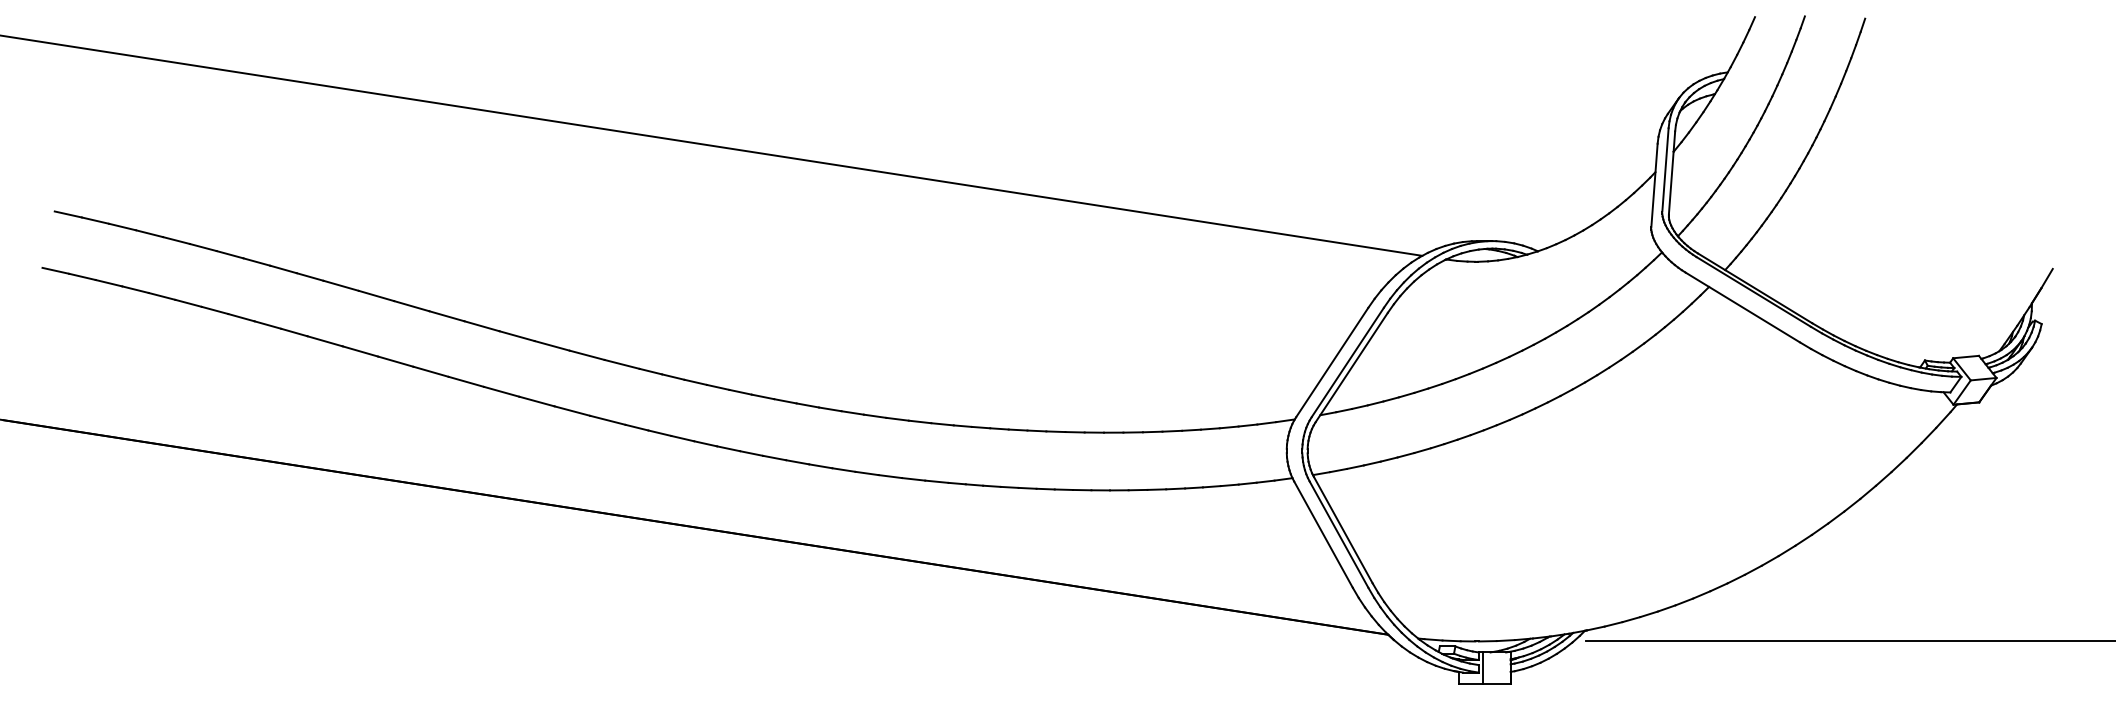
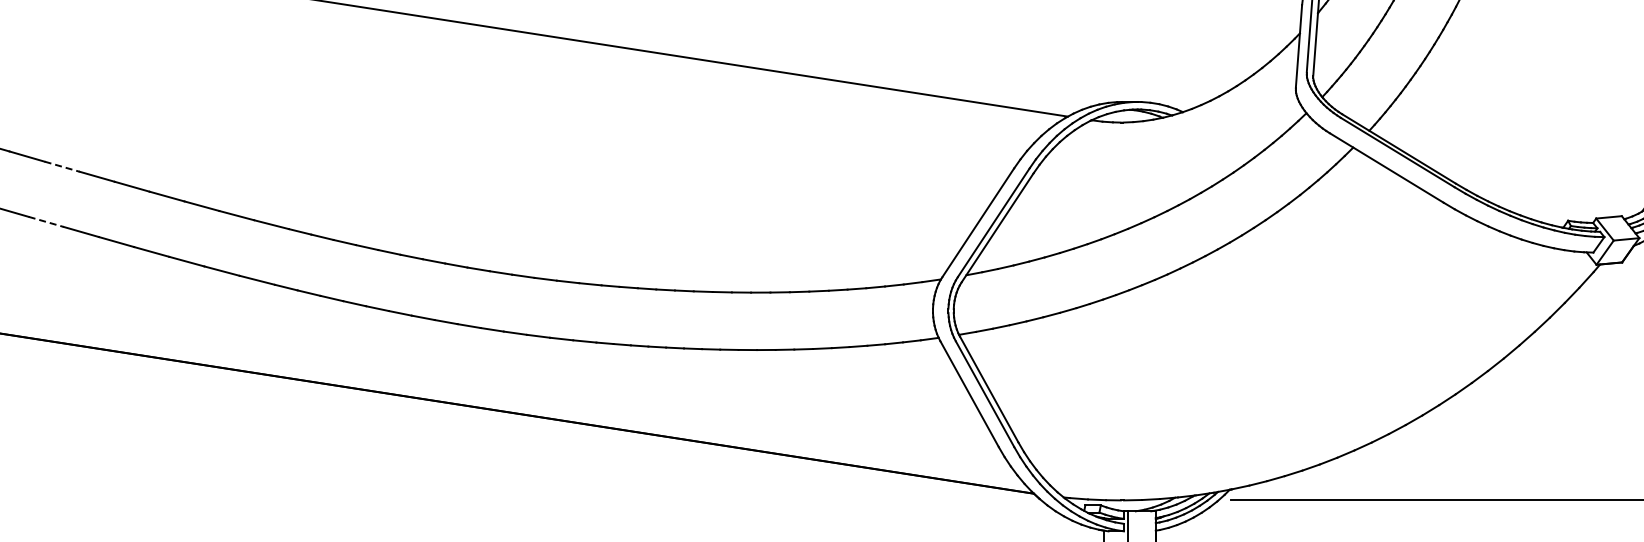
line: (412, 306) -> (62, 167), solid -> dashed
line: (396, 361) -> (47, 221), solid -> dashed

